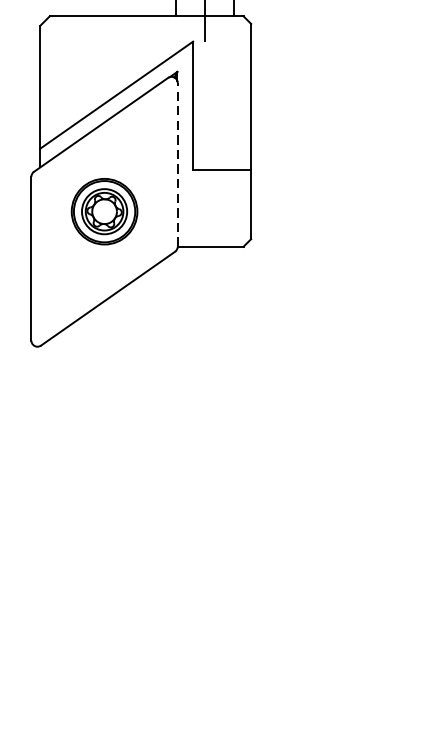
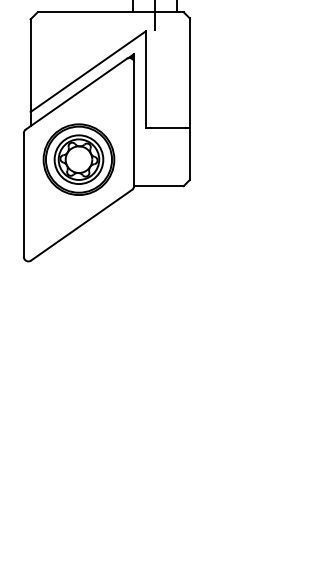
line: (178, 165) -> (134, 124), dashed -> solid
part: (103, 211) -> (78, 159), size x1.43

